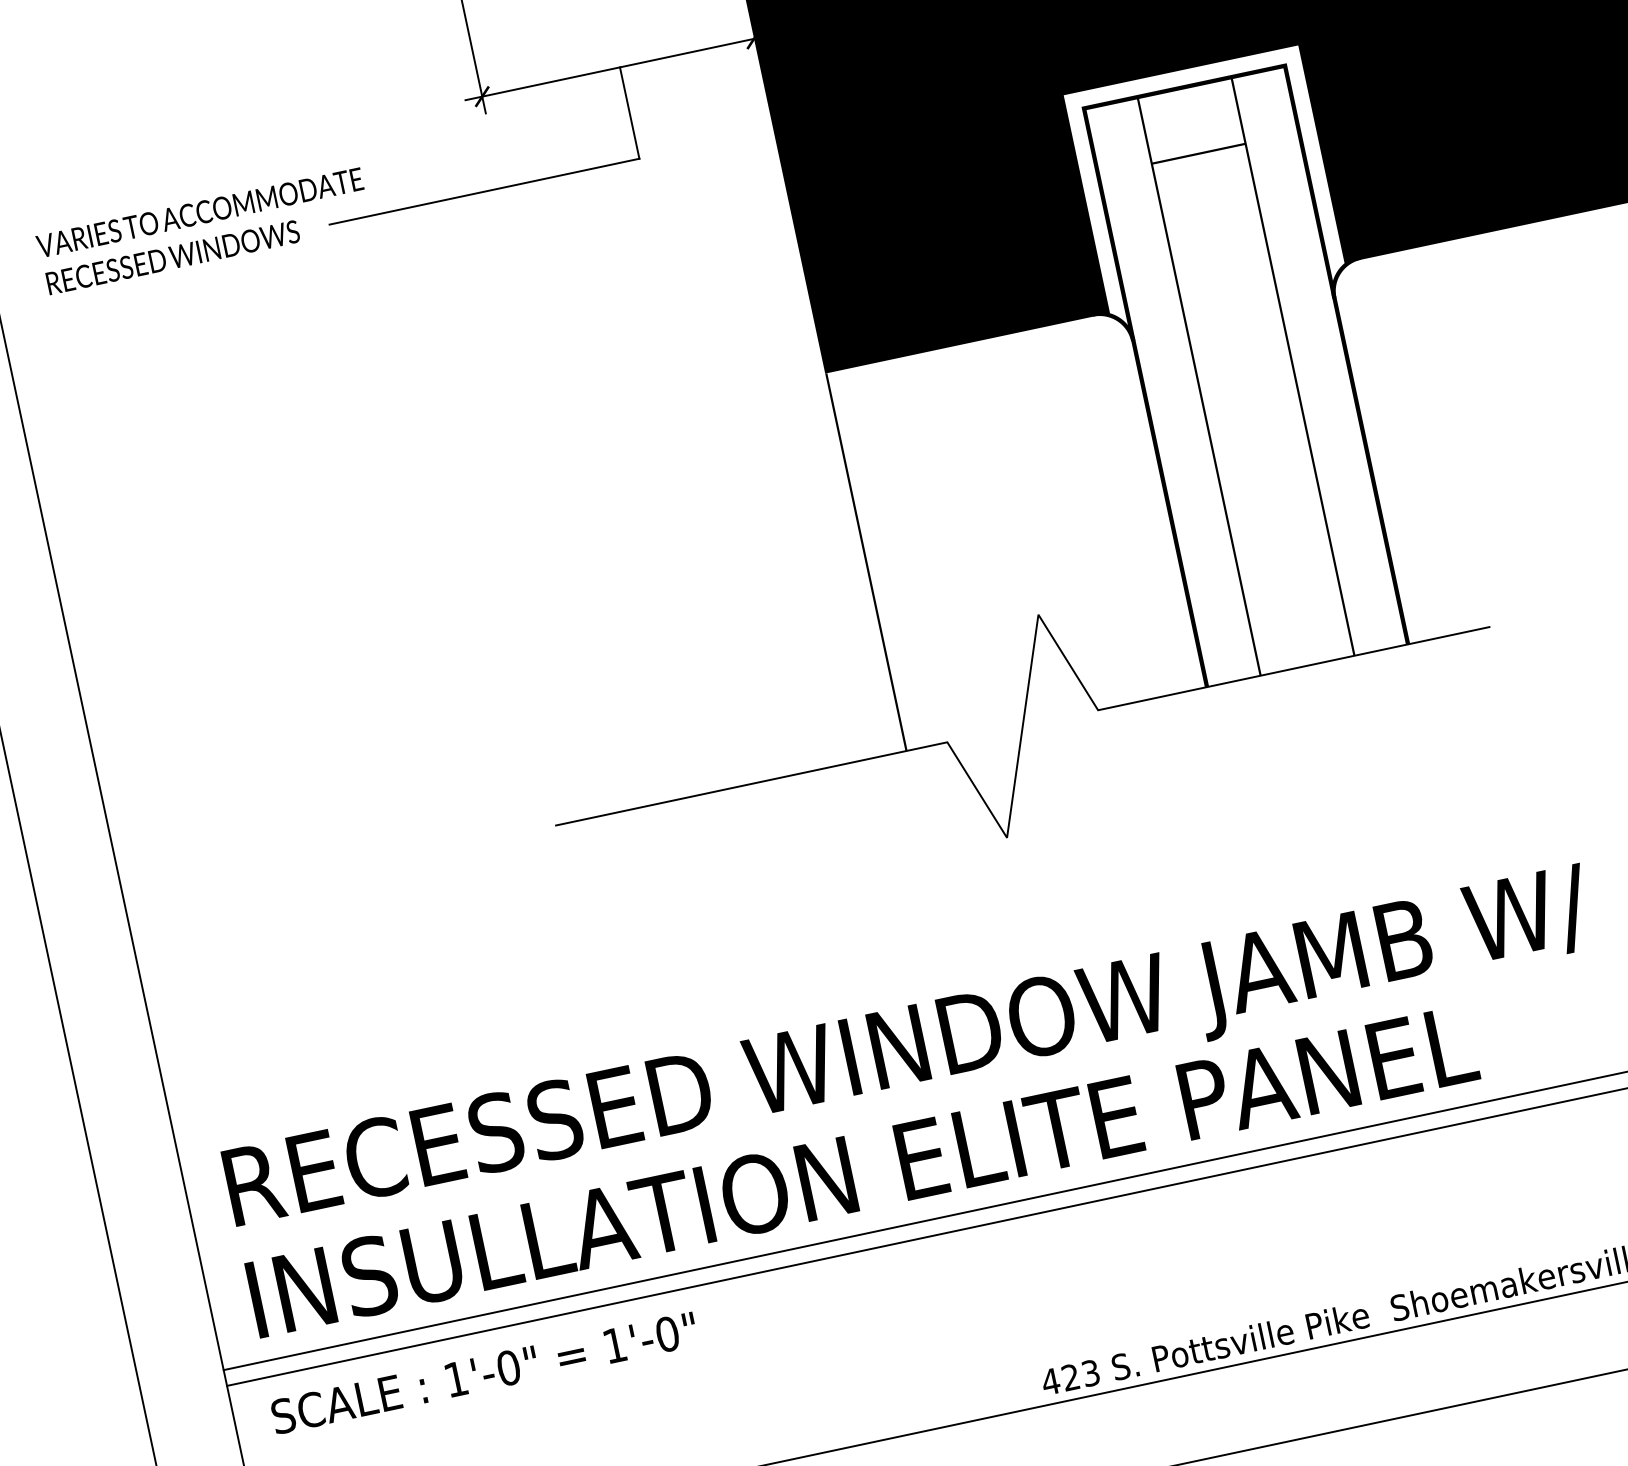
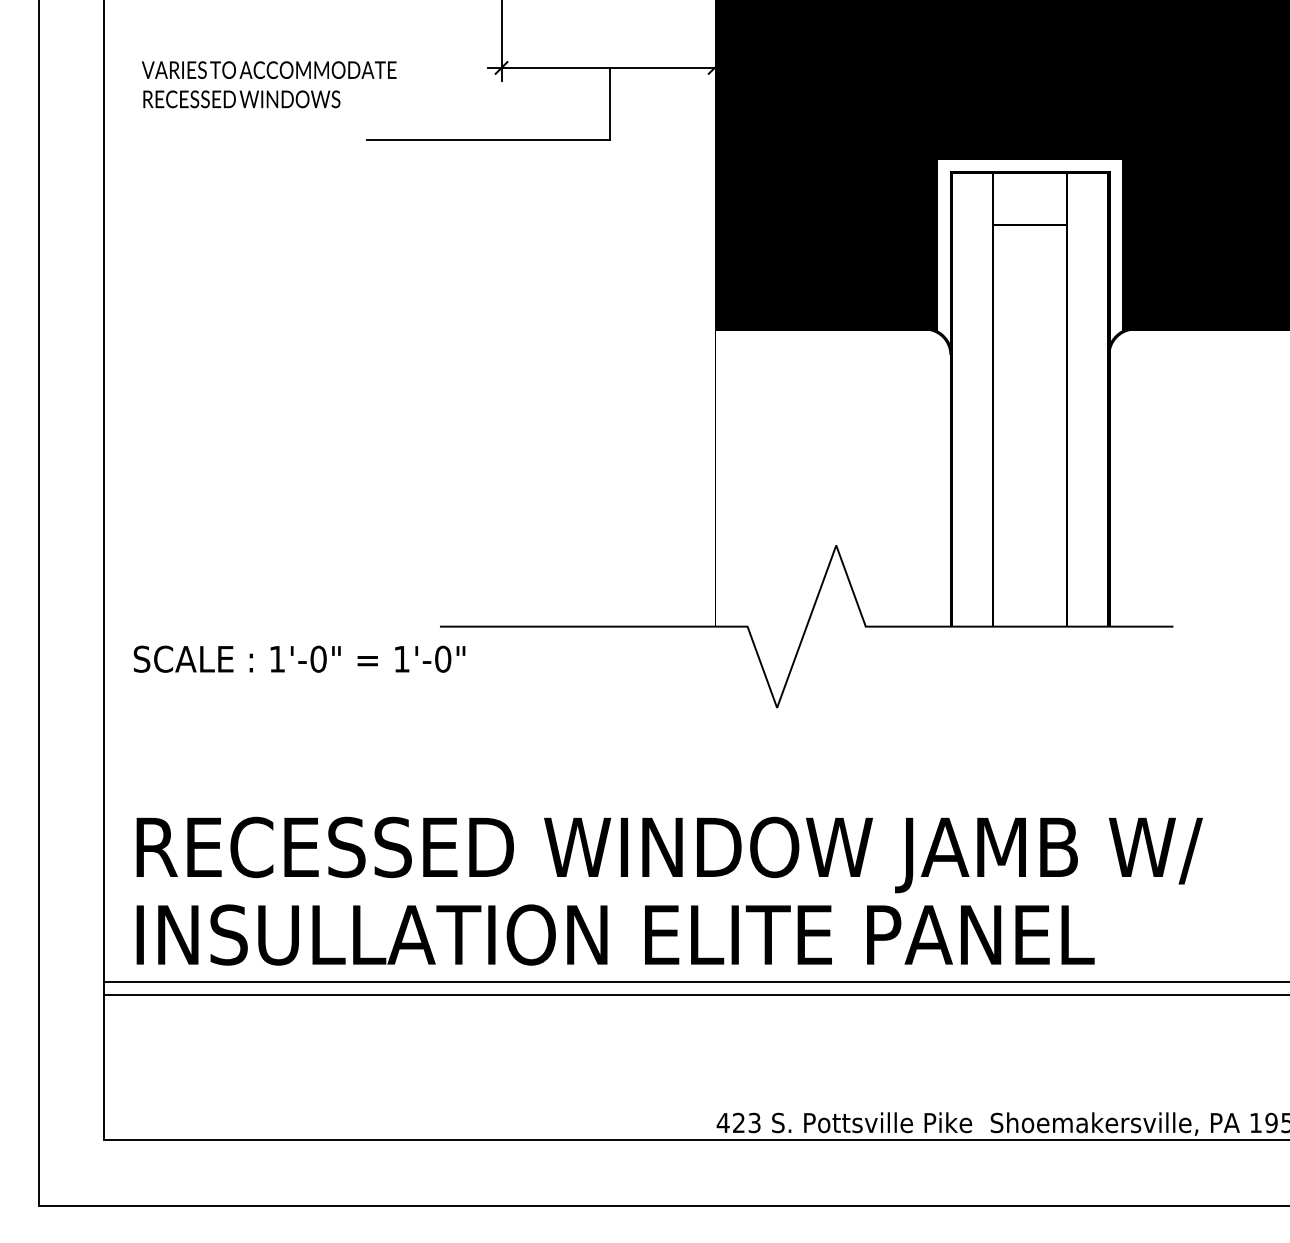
text: (203, 231) -> (268, 84), moved
text: (484, 1372) -> (299, 658), moved

